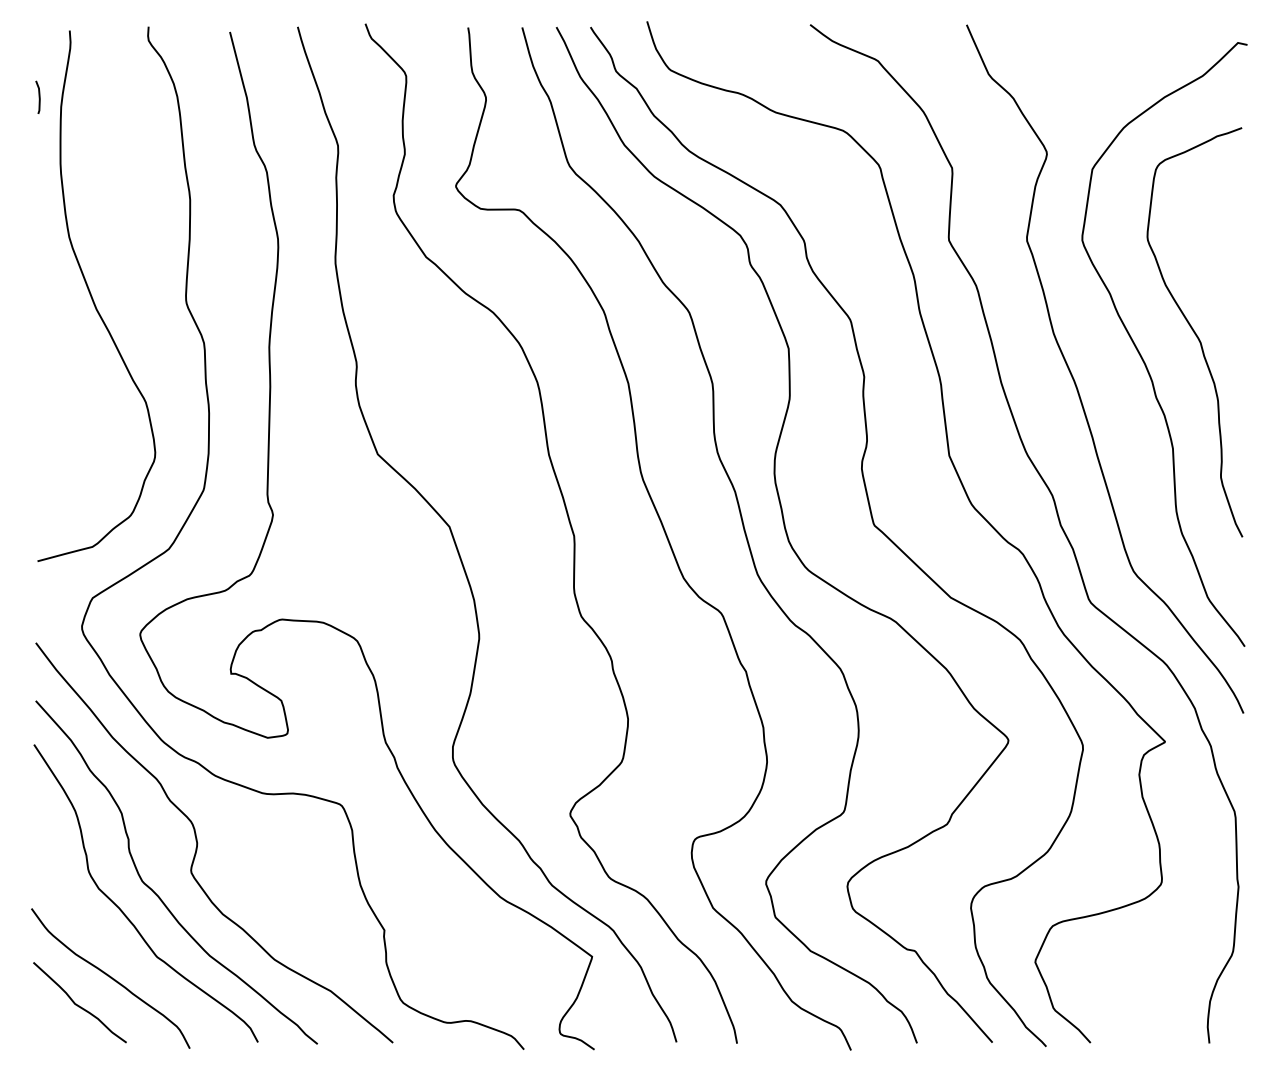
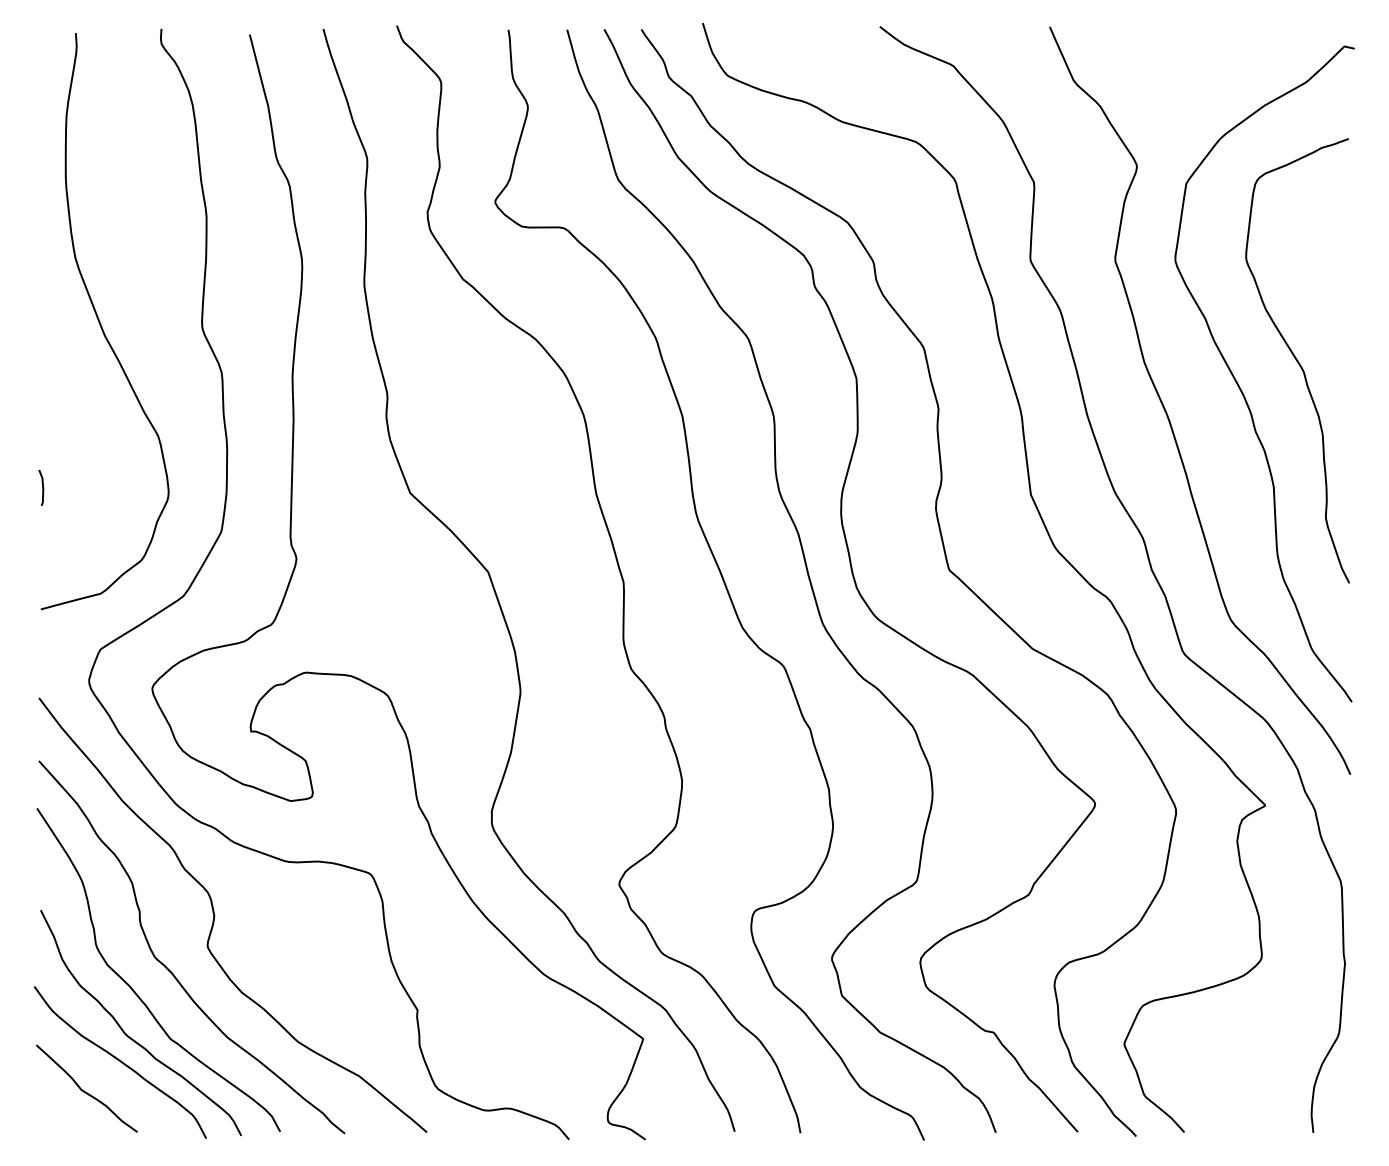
line: (38, 96) -> (41, 486), moved
curve: (118, 953) -> (128, 1035), added

